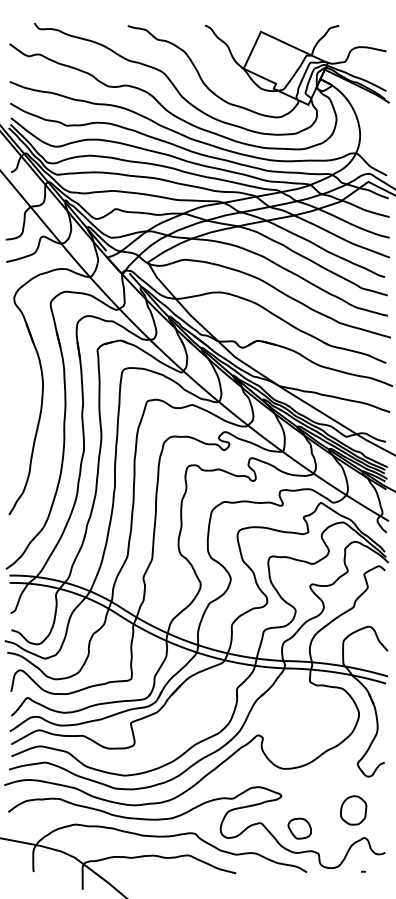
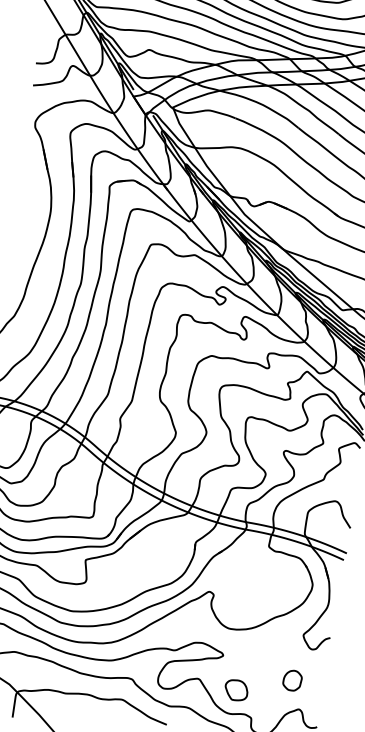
part: (353, 810) -> (292, 680), size x0.7

